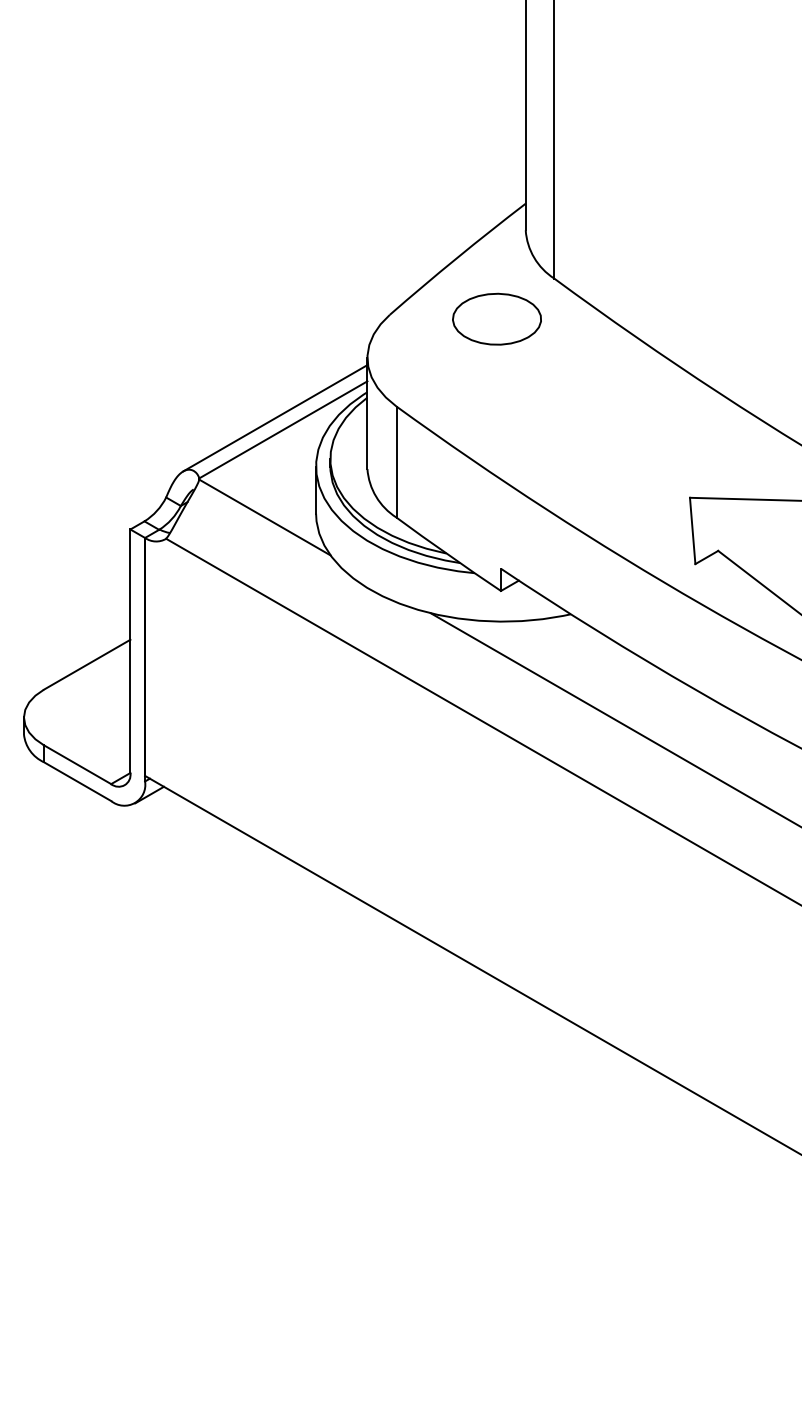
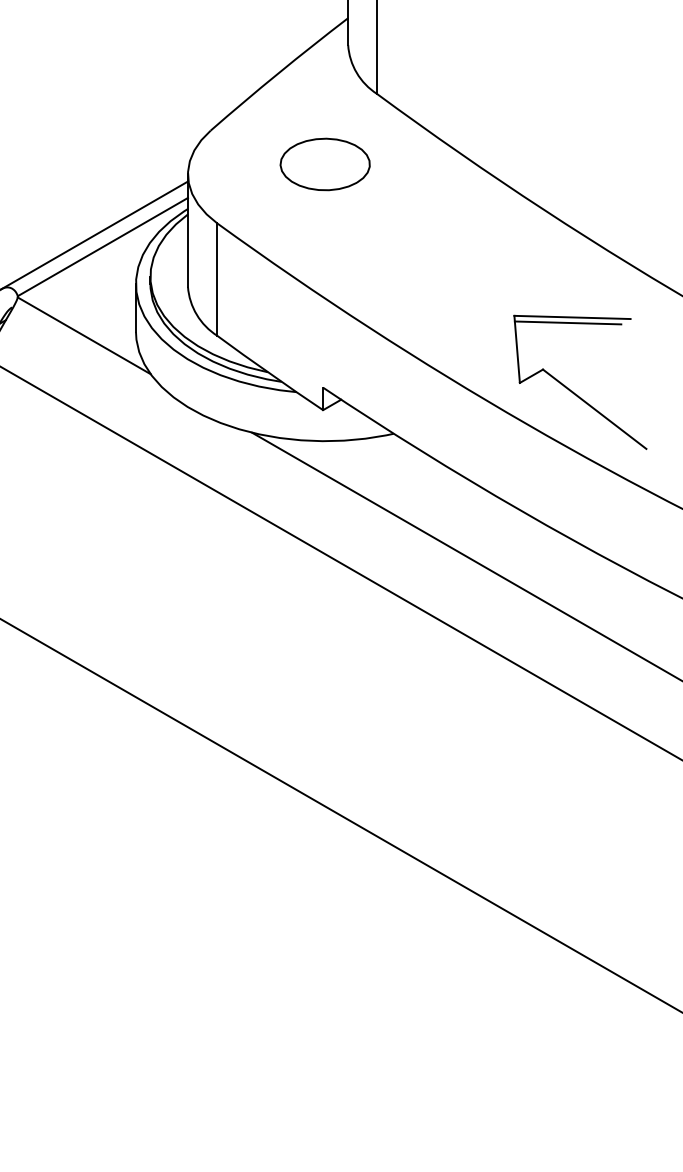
part: (496, 318) -> (324, 163), moved
line: (742, 504) -> (567, 322), added

